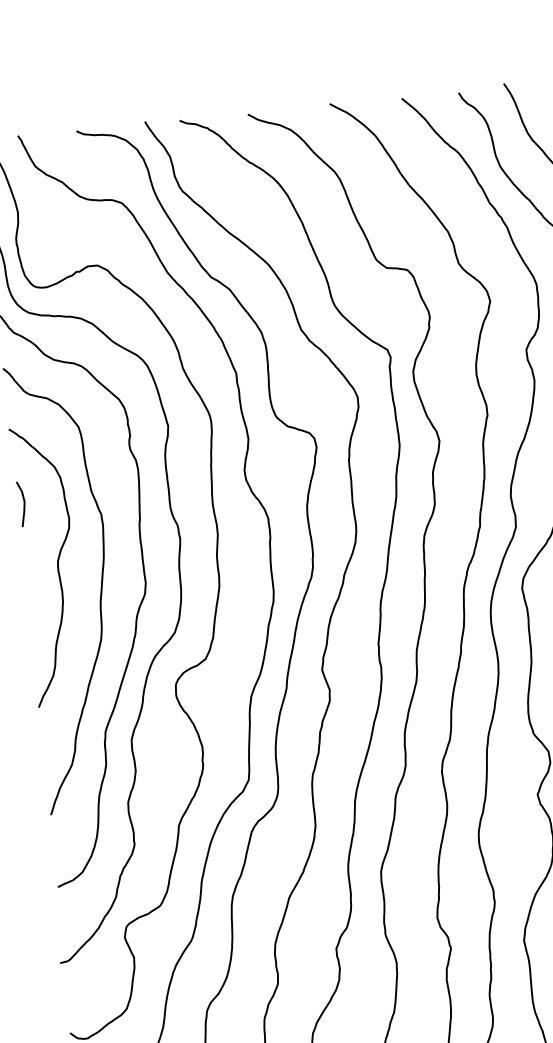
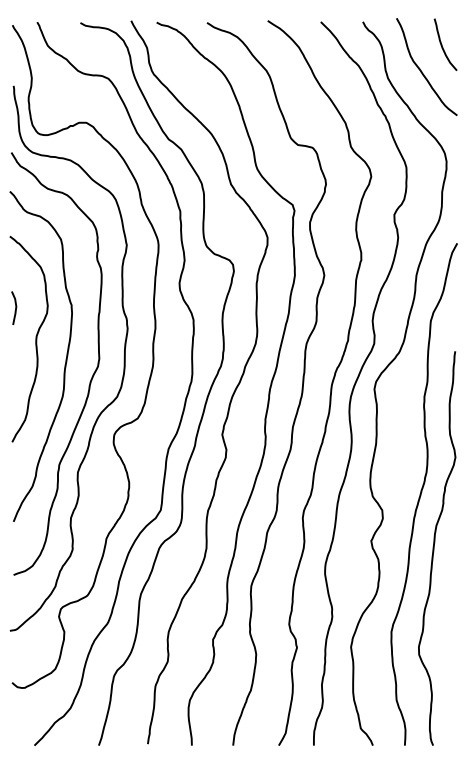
curve: (23, 503) -> (15, 307), moved

